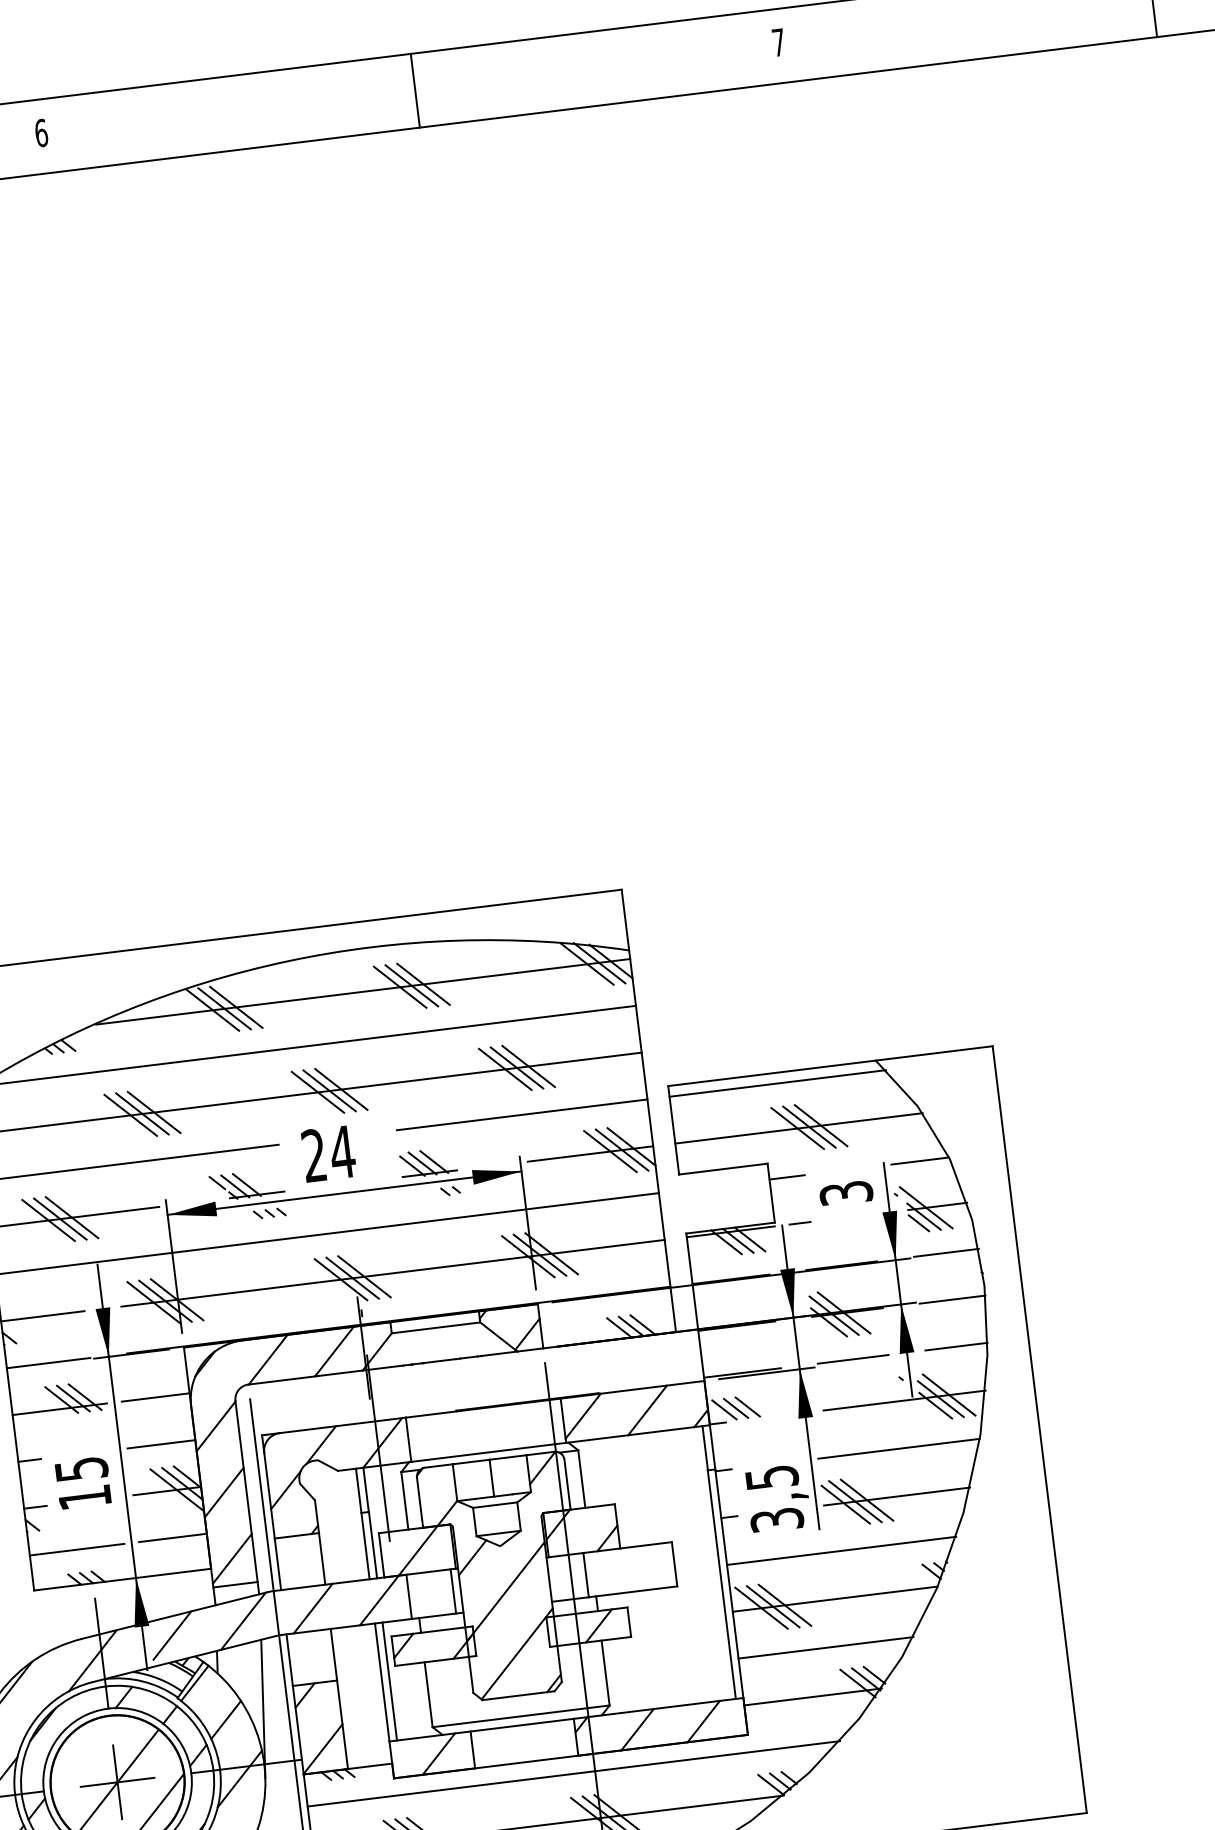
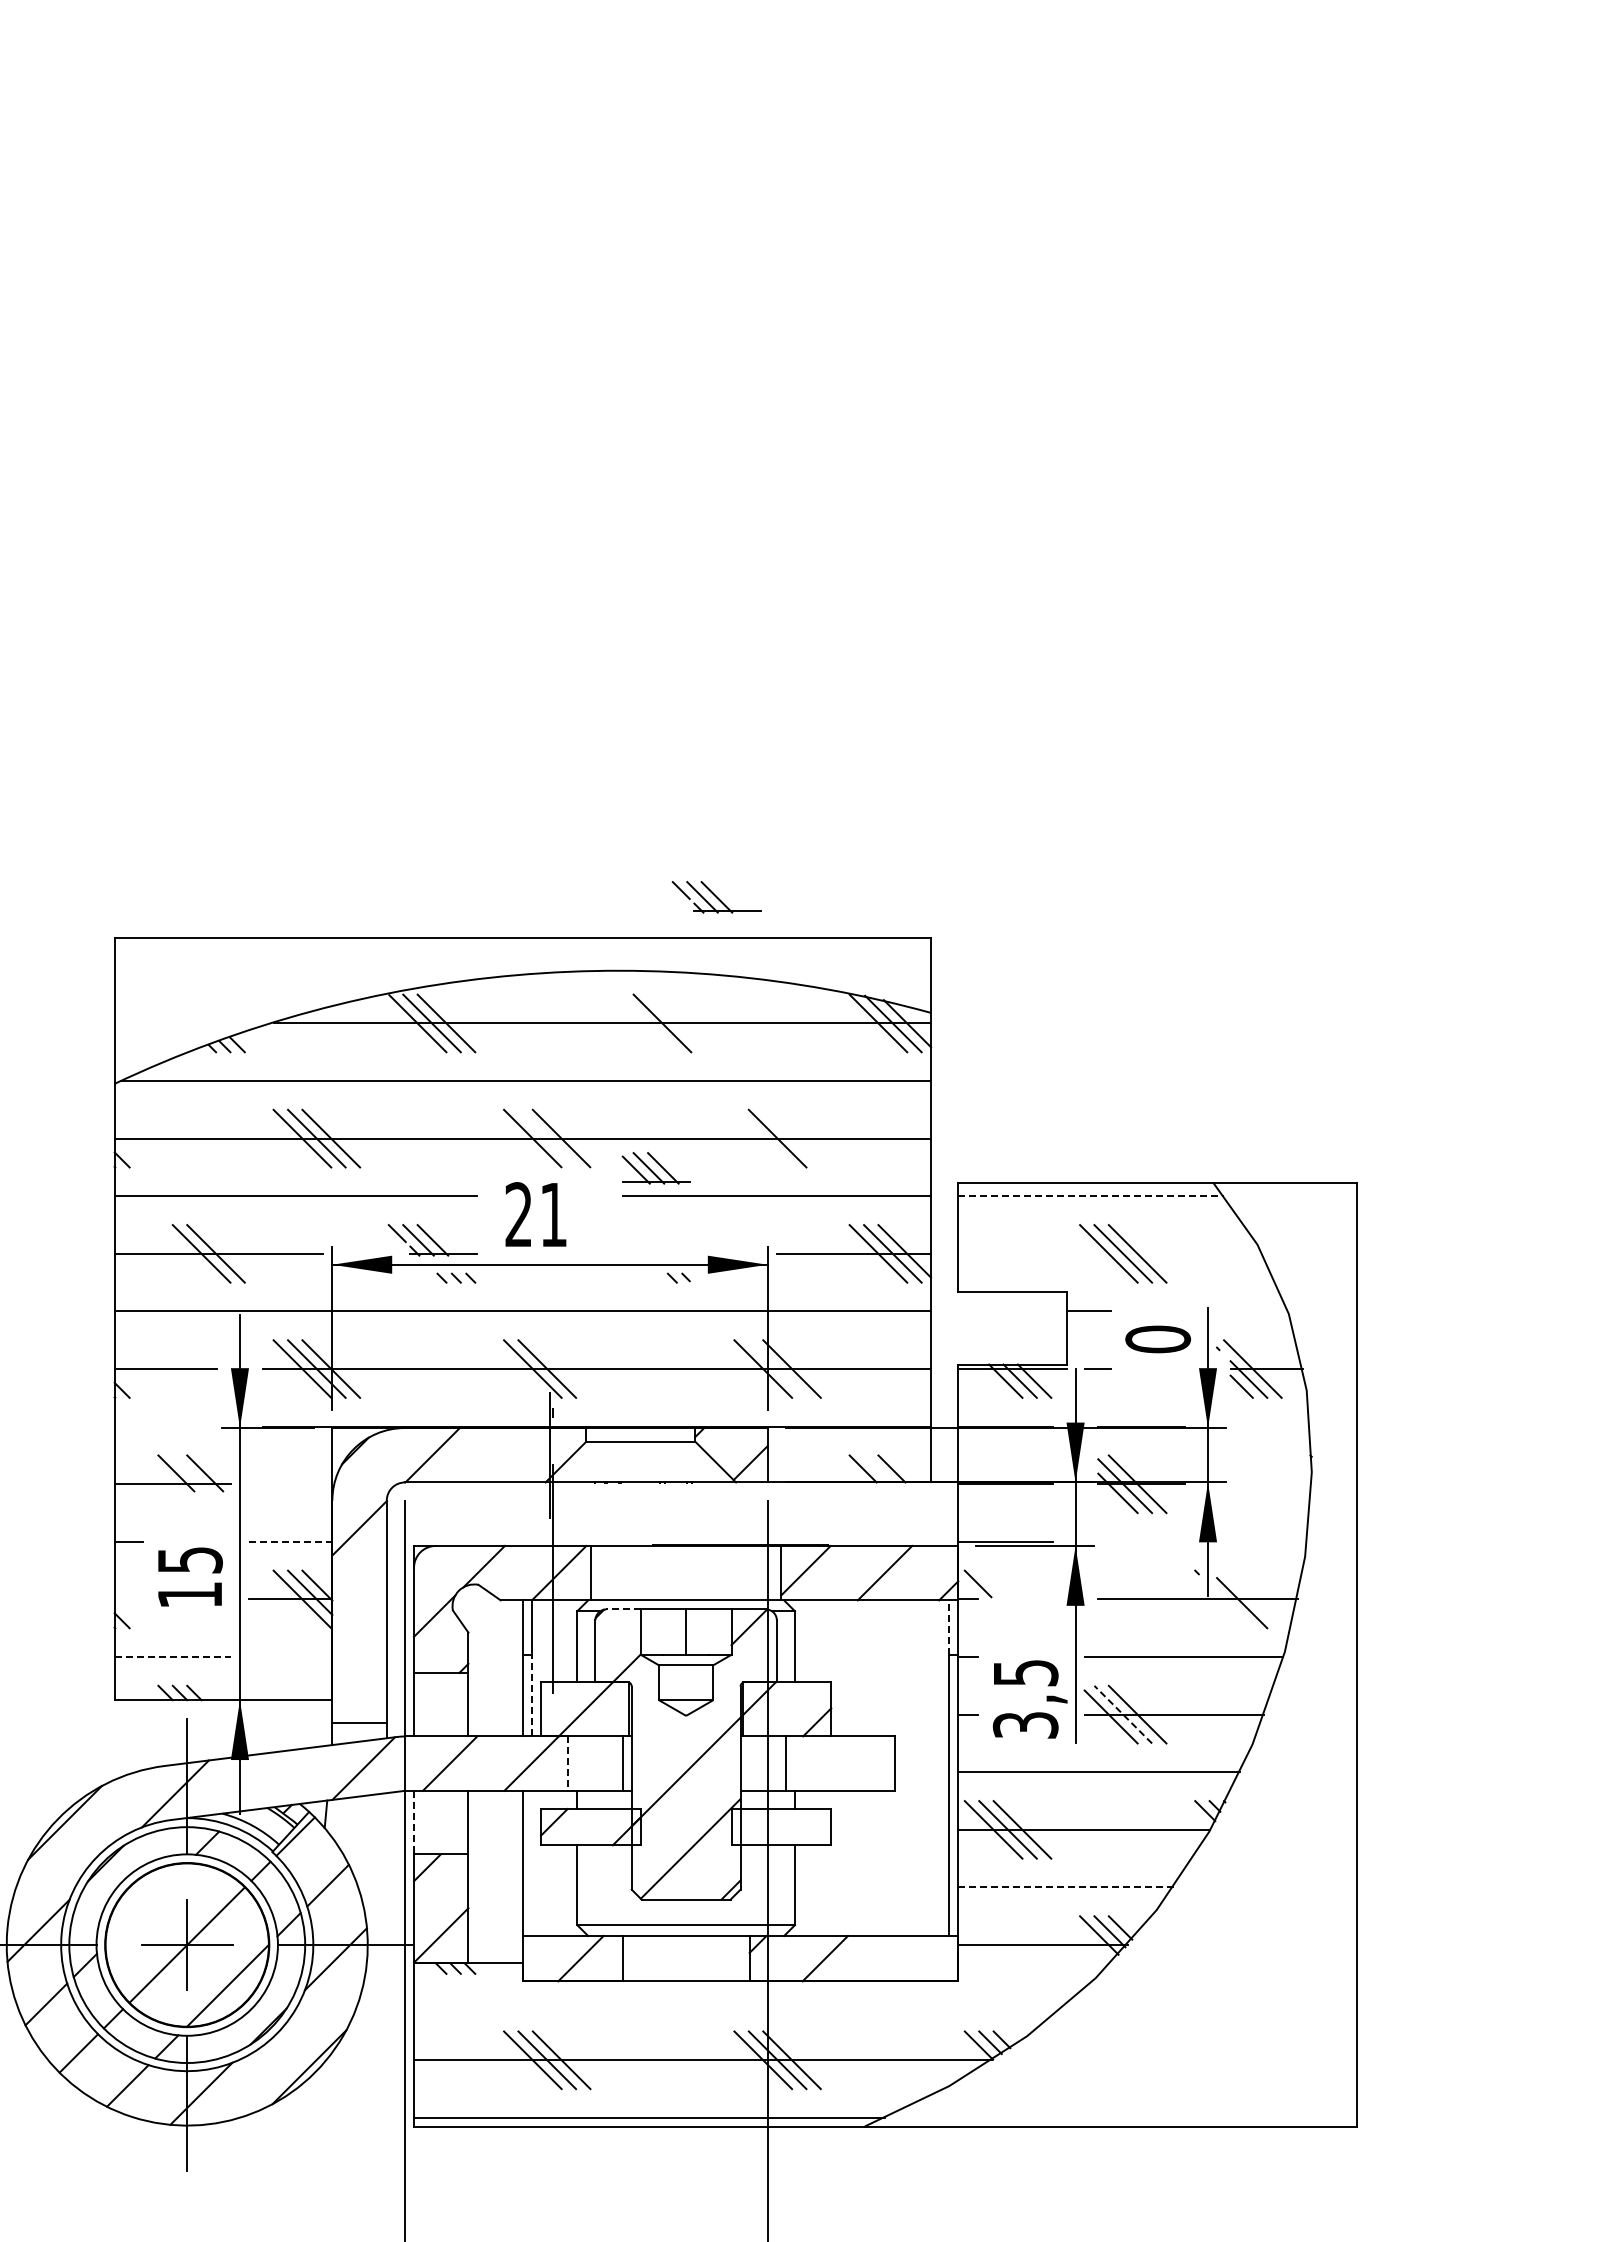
part: (443, 878) -> (716, 897), added
line: (423, 984) -> (676, 1023), removed
line: (399, 987) -> (647, 1023), removed
line: (528, 1066) -> (791, 1138), removed
line: (505, 1069) -> (763, 1138), removed
line: (777, 1083) -> (1091, 1196), solid -> dashed
line: (329, 1090) -> (546, 1138), removed
line: (799, 1128) -> (1110, 1253), removed
text: (342, 1151) -> (553, 1214), 24 -> 21
line: (920, 1161) -> (1252, 1311), removed
part: (427, 1162) -> (655, 1168), moved
text: (846, 1193) -> (1158, 1339), 3 -> 0
line: (48, 1220) -> (187, 1253), removed
line: (946, 1252) -> (1270, 1426), removed
line: (539, 1254) -> (777, 1368), removed
line: (364, 1276) -> (561, 1368), removed
line: (952, 1299) -> (1270, 1484), removed
line: (631, 1326) -> (877, 1468), removed
line: (956, 1346) -> (1268, 1541), removed
line: (333, 1351) -> (513, 1455), removed
line: (852, 1359) -> (1141, 1541), removed
line: (48, 1363) -> (165, 1426), removed
line: (948, 1395) -> (1252, 1599), removed
line: (155, 1397) -> (290, 1484), removed
line: (73, 1398) -> (190, 1473), removed
line: (935, 1405) -> (1234, 1610), removed
line: (747, 1406) -> (1006, 1583), removed
line: (736, 1408) -> (992, 1583), removed
line: (161, 1444) -> (290, 1541), solid -> dashed
line: (705, 1448) -> (949, 1627), solid -> dashed
line: (438, 1466) -> (623, 1609), solid -> dashed
line: (224, 1492) -> (359, 1609), removed
line: (855, 1501) -> (1123, 1714), solid -> dashed
line: (35, 1507) -> (128, 1599), removed
line: (172, 1538) -> (290, 1657), removed
line: (373, 1545) -> (532, 1695), solid -> dashed
line: (77, 1549) -> (173, 1657), solid -> dashed
line: (472, 1557) -> (650, 1725), removed
line: (232, 1559) -> (359, 1691), removed
line: (409, 1597) -> (568, 1764), solid -> dashed
line: (598, 1626) -> (793, 1827), removed
line: (172, 1634) -> (275, 1774), removed
line: (825, 1647) -> (1065, 1887), solid -> dashed
line: (290, 1660) -> (414, 1822), solid -> dashed
line: (390, 1681) -> (532, 1863), removed
line: (263, 1708) -> (374, 1877), removed
line: (703, 1721) -> (906, 1958), removed
line: (573, 1773) -> (741, 2002), removed

